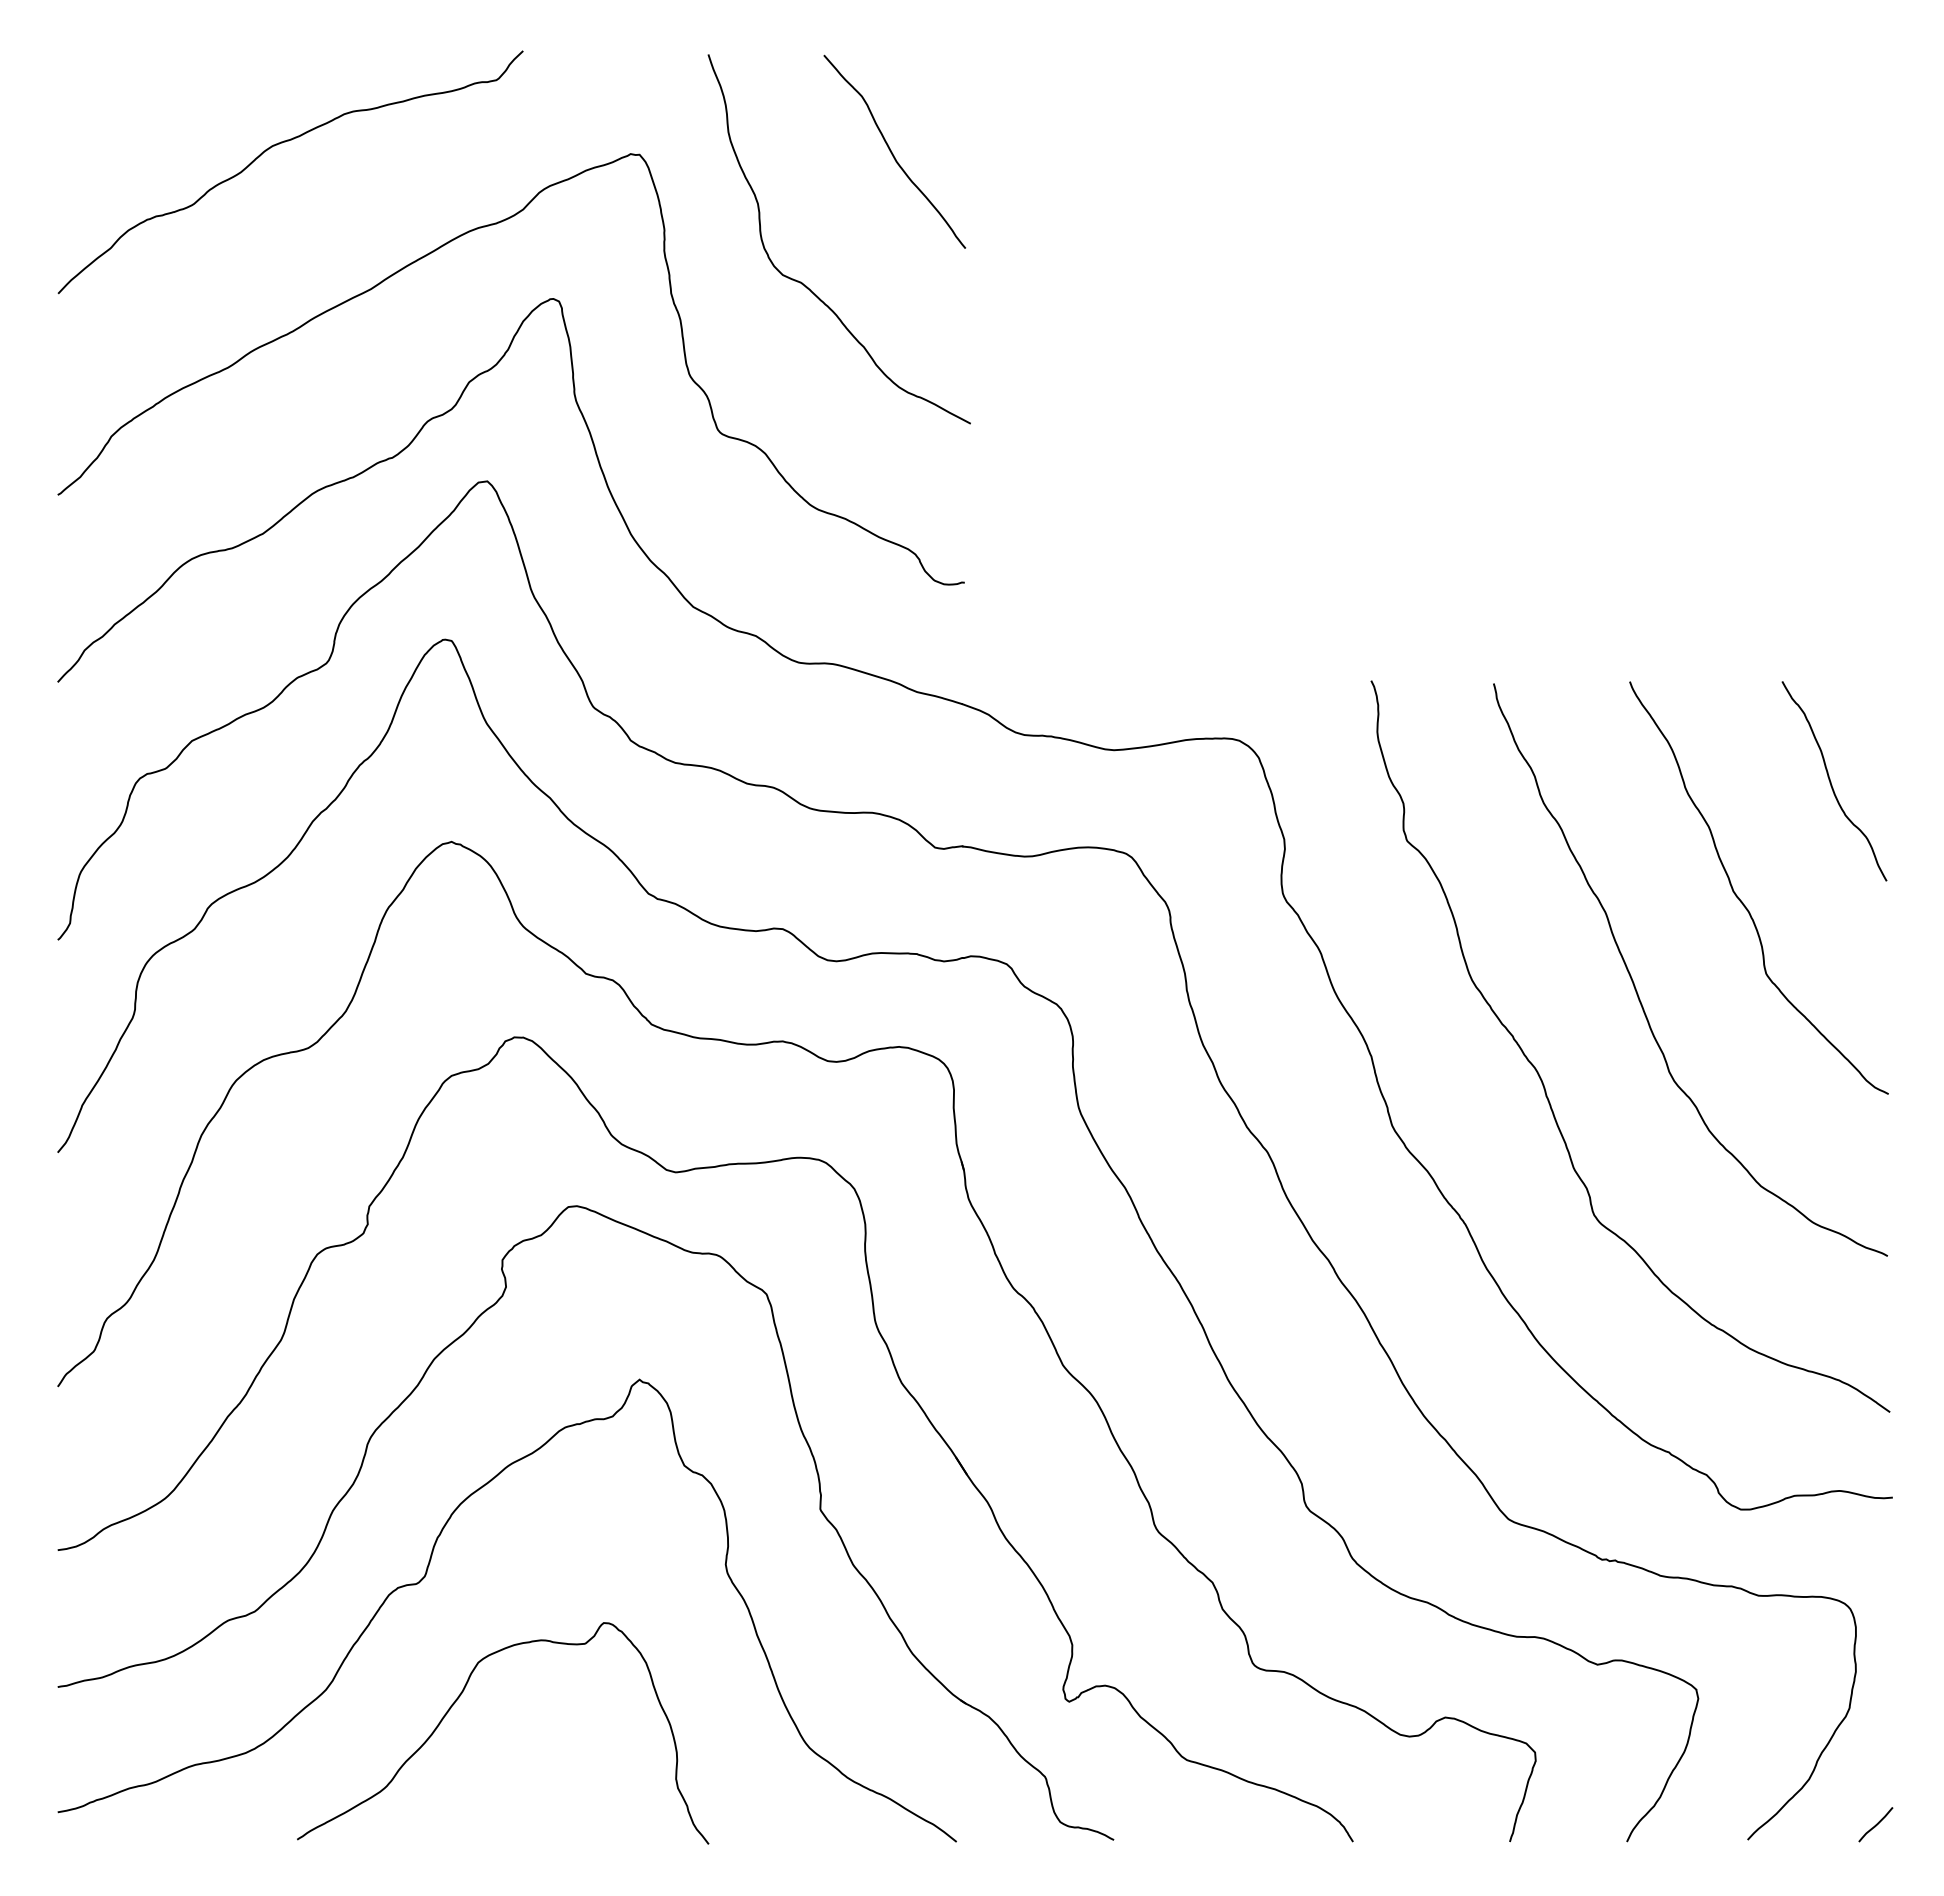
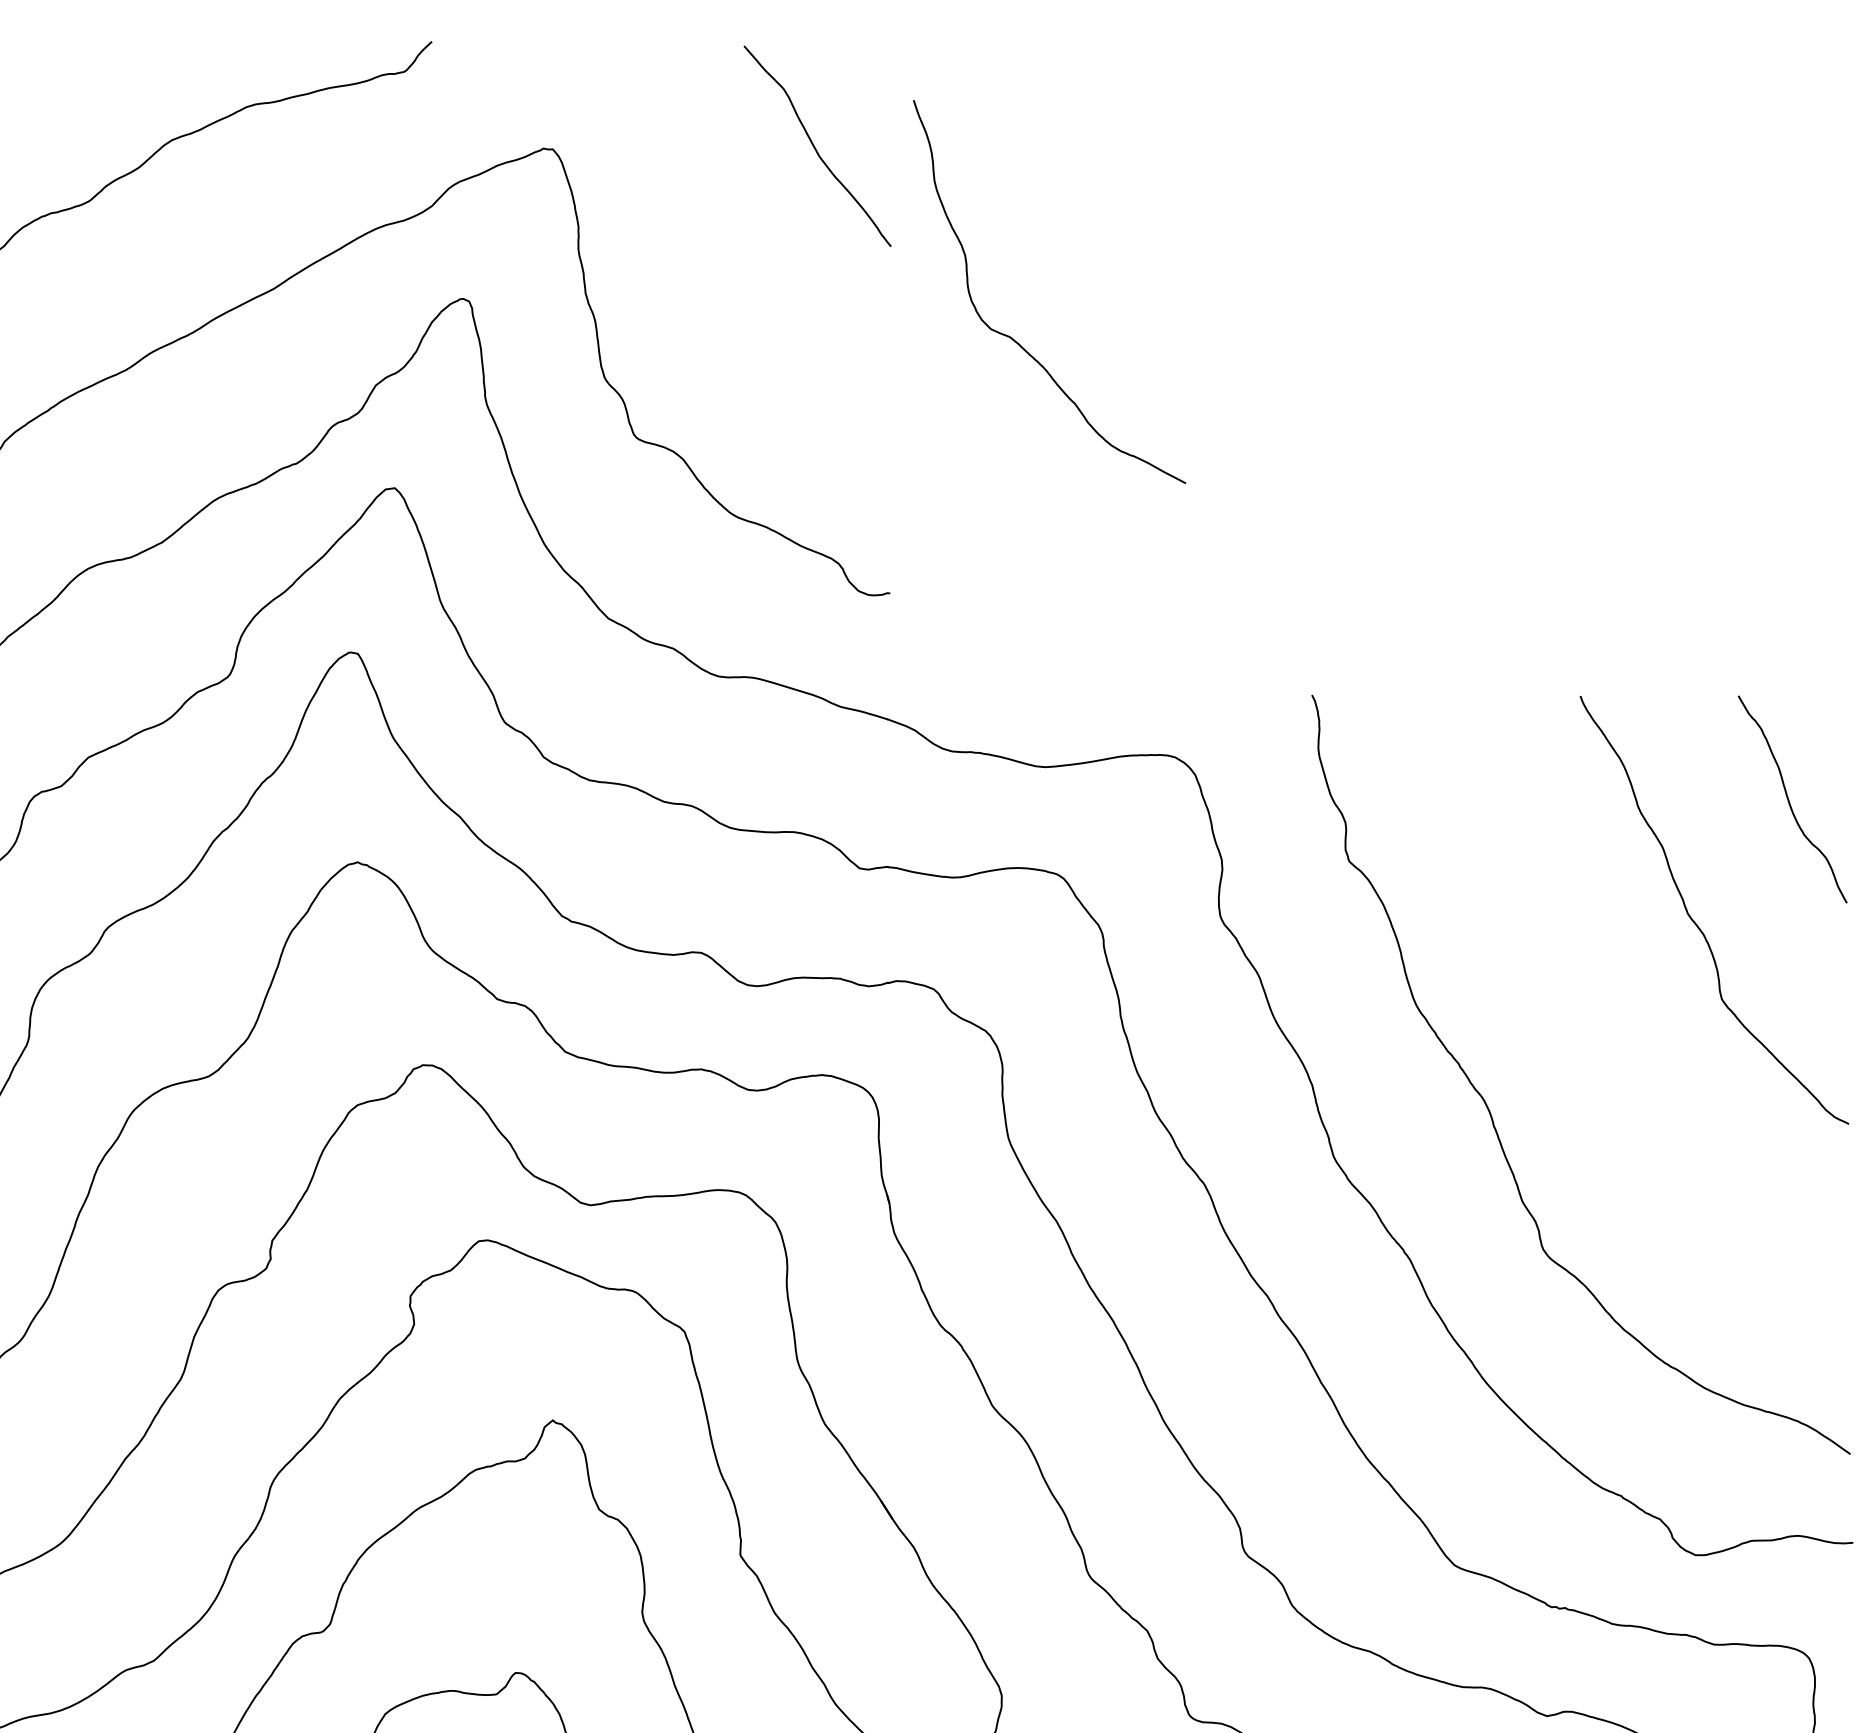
curve: (806, 285) -> (1015, 339), moved
curve: (1636, 988) -> (1587, 1014), removed

